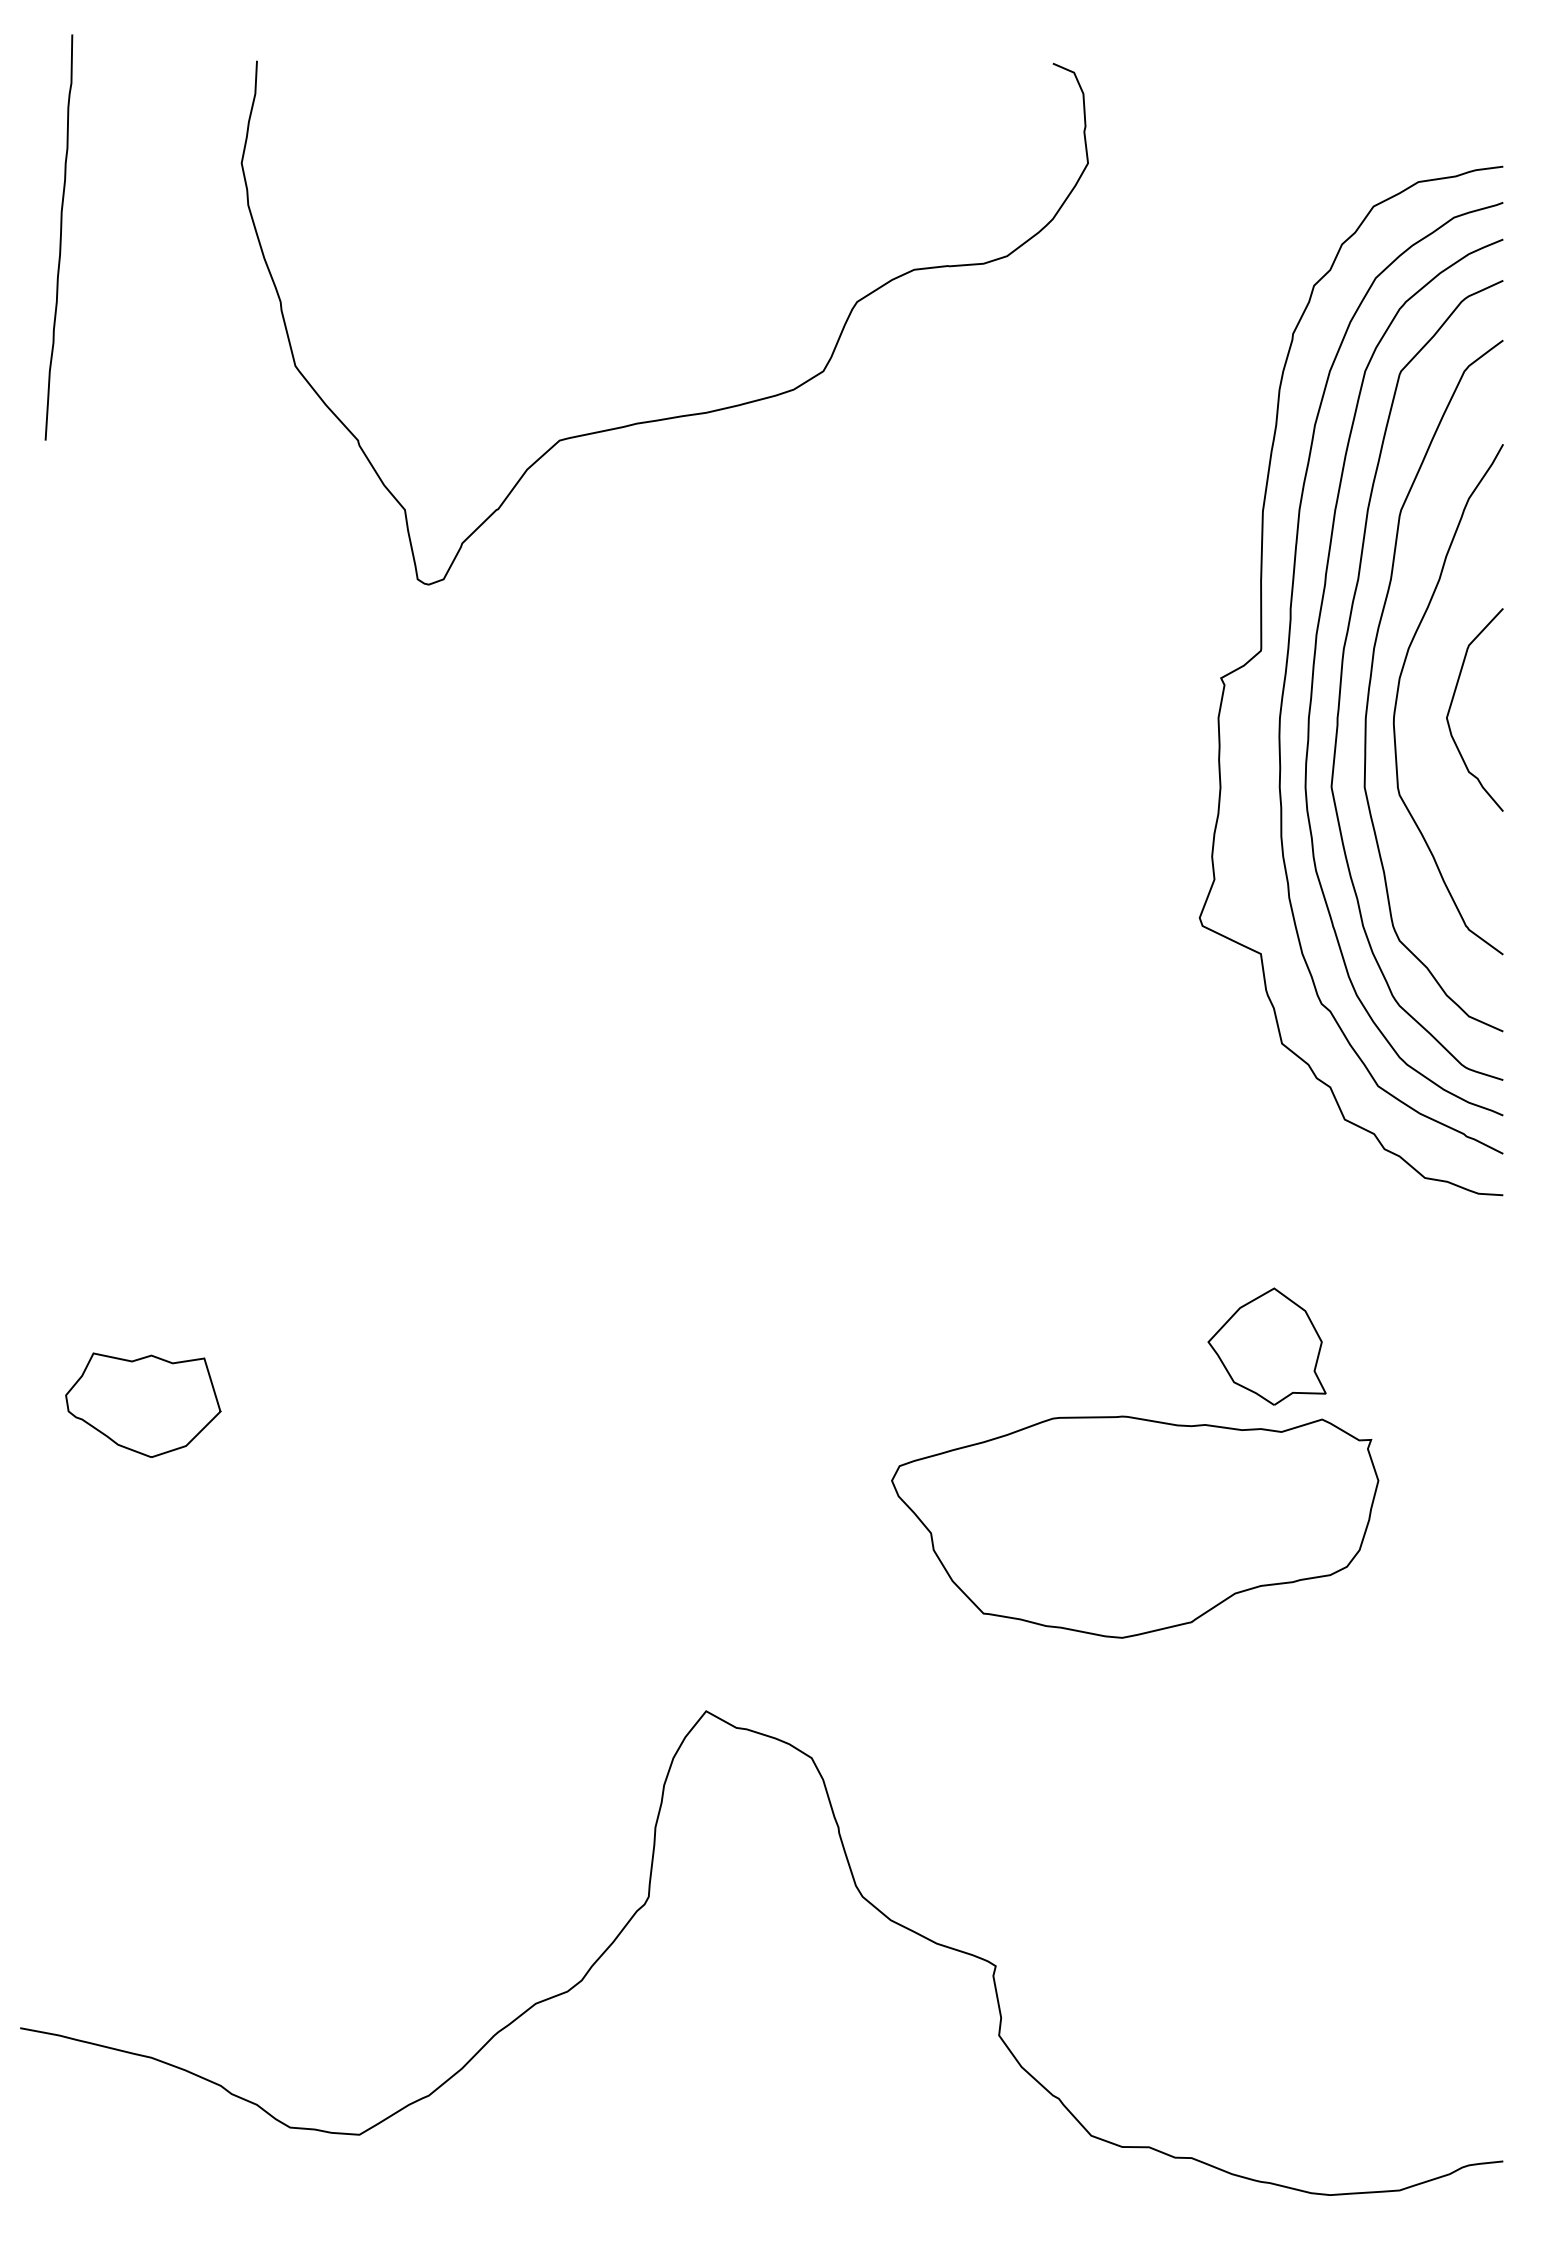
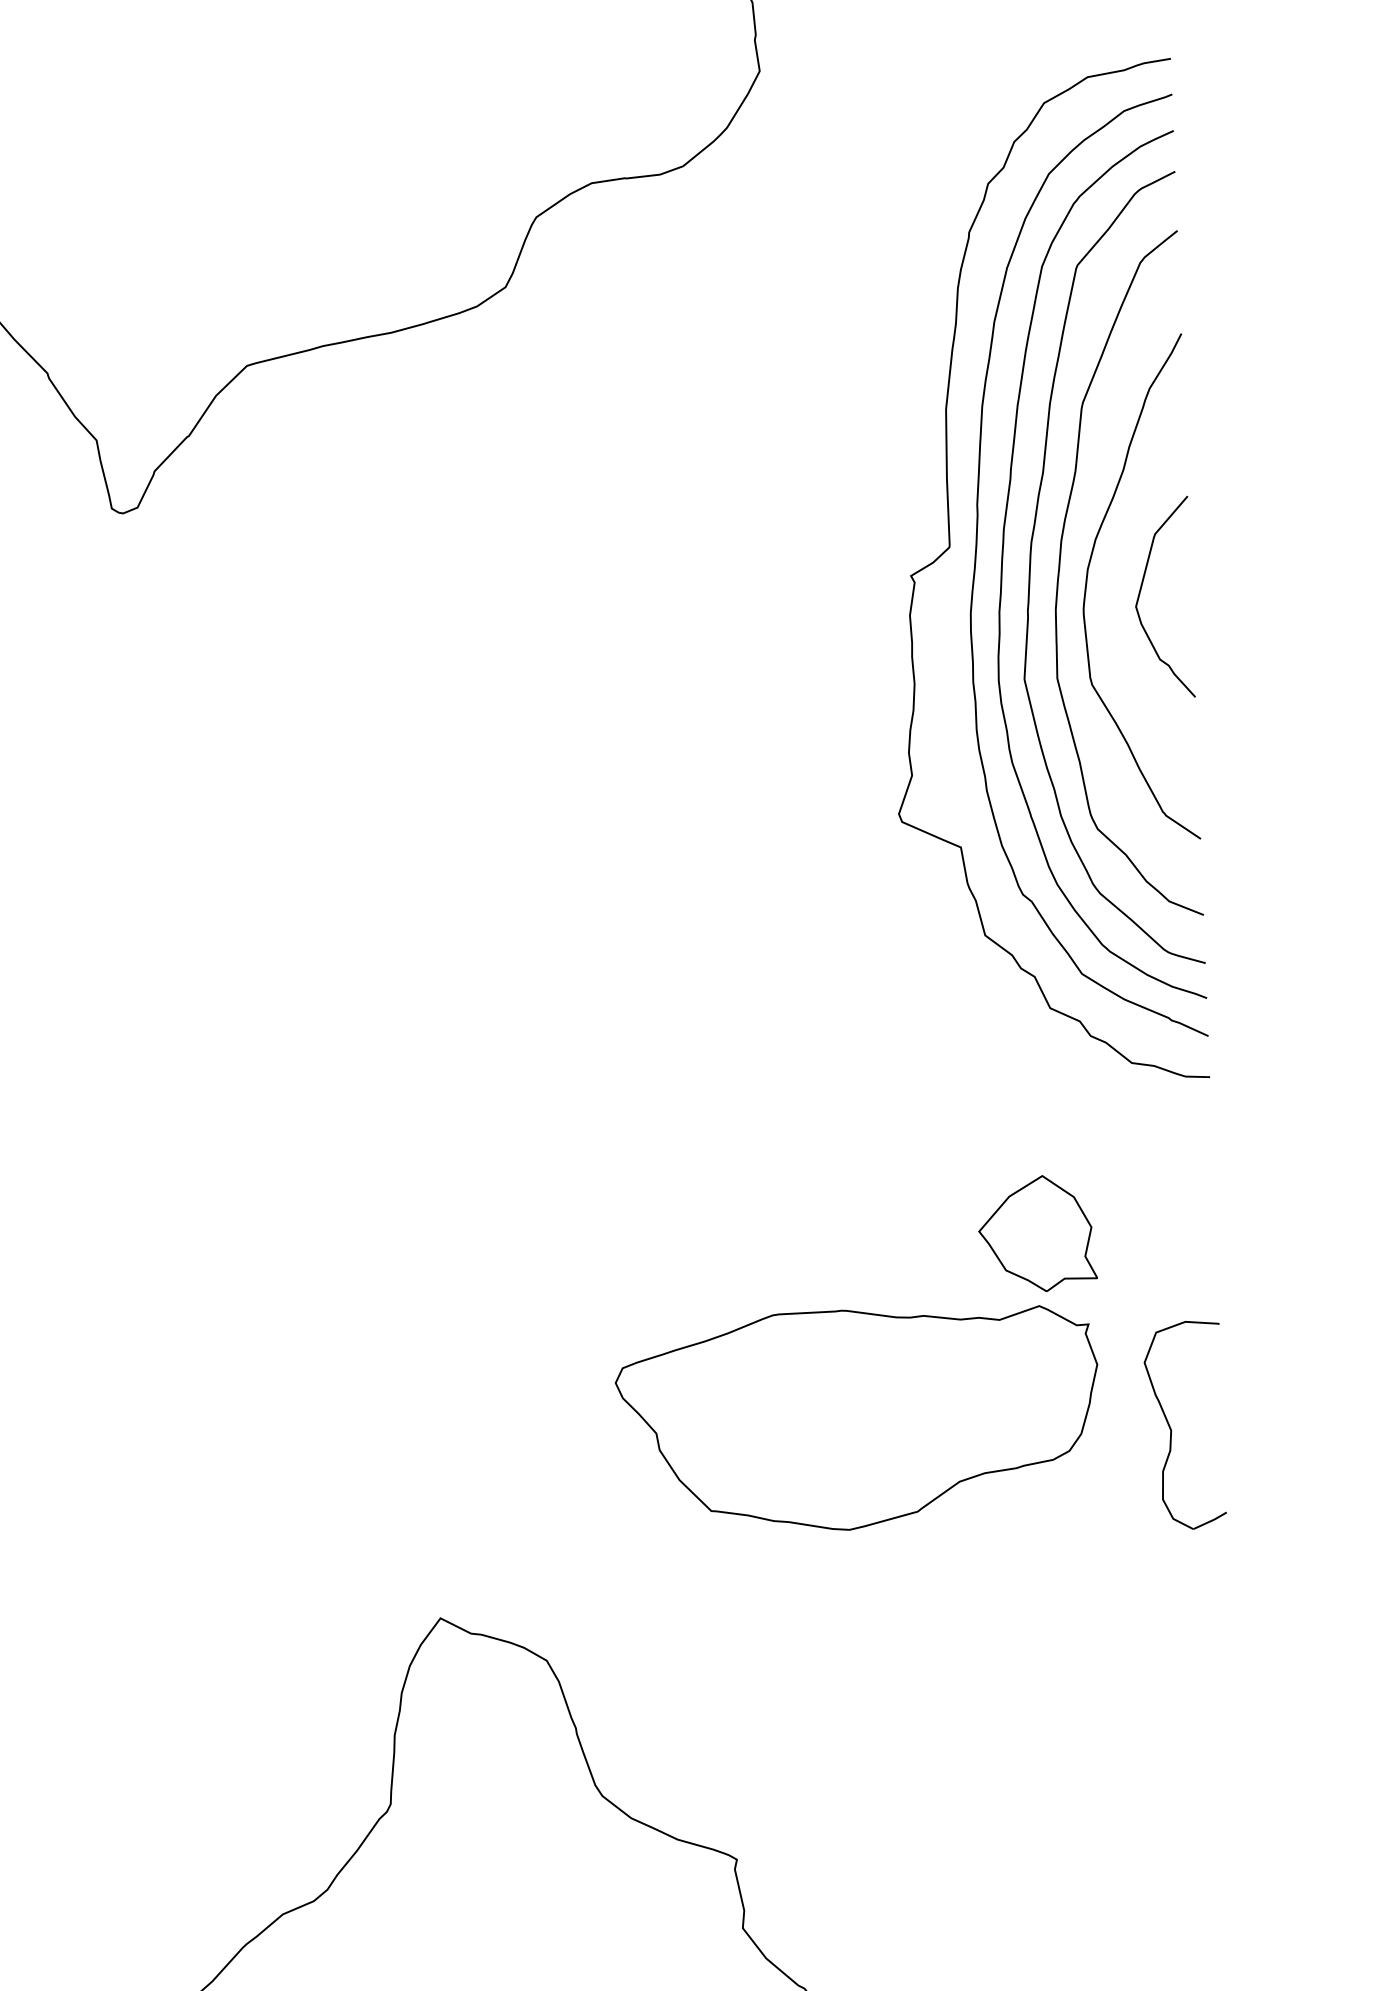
part: (1266, 1346) -> (1036, 1233), moved
part: (1451, 1549) -> (1172, 1429), added

